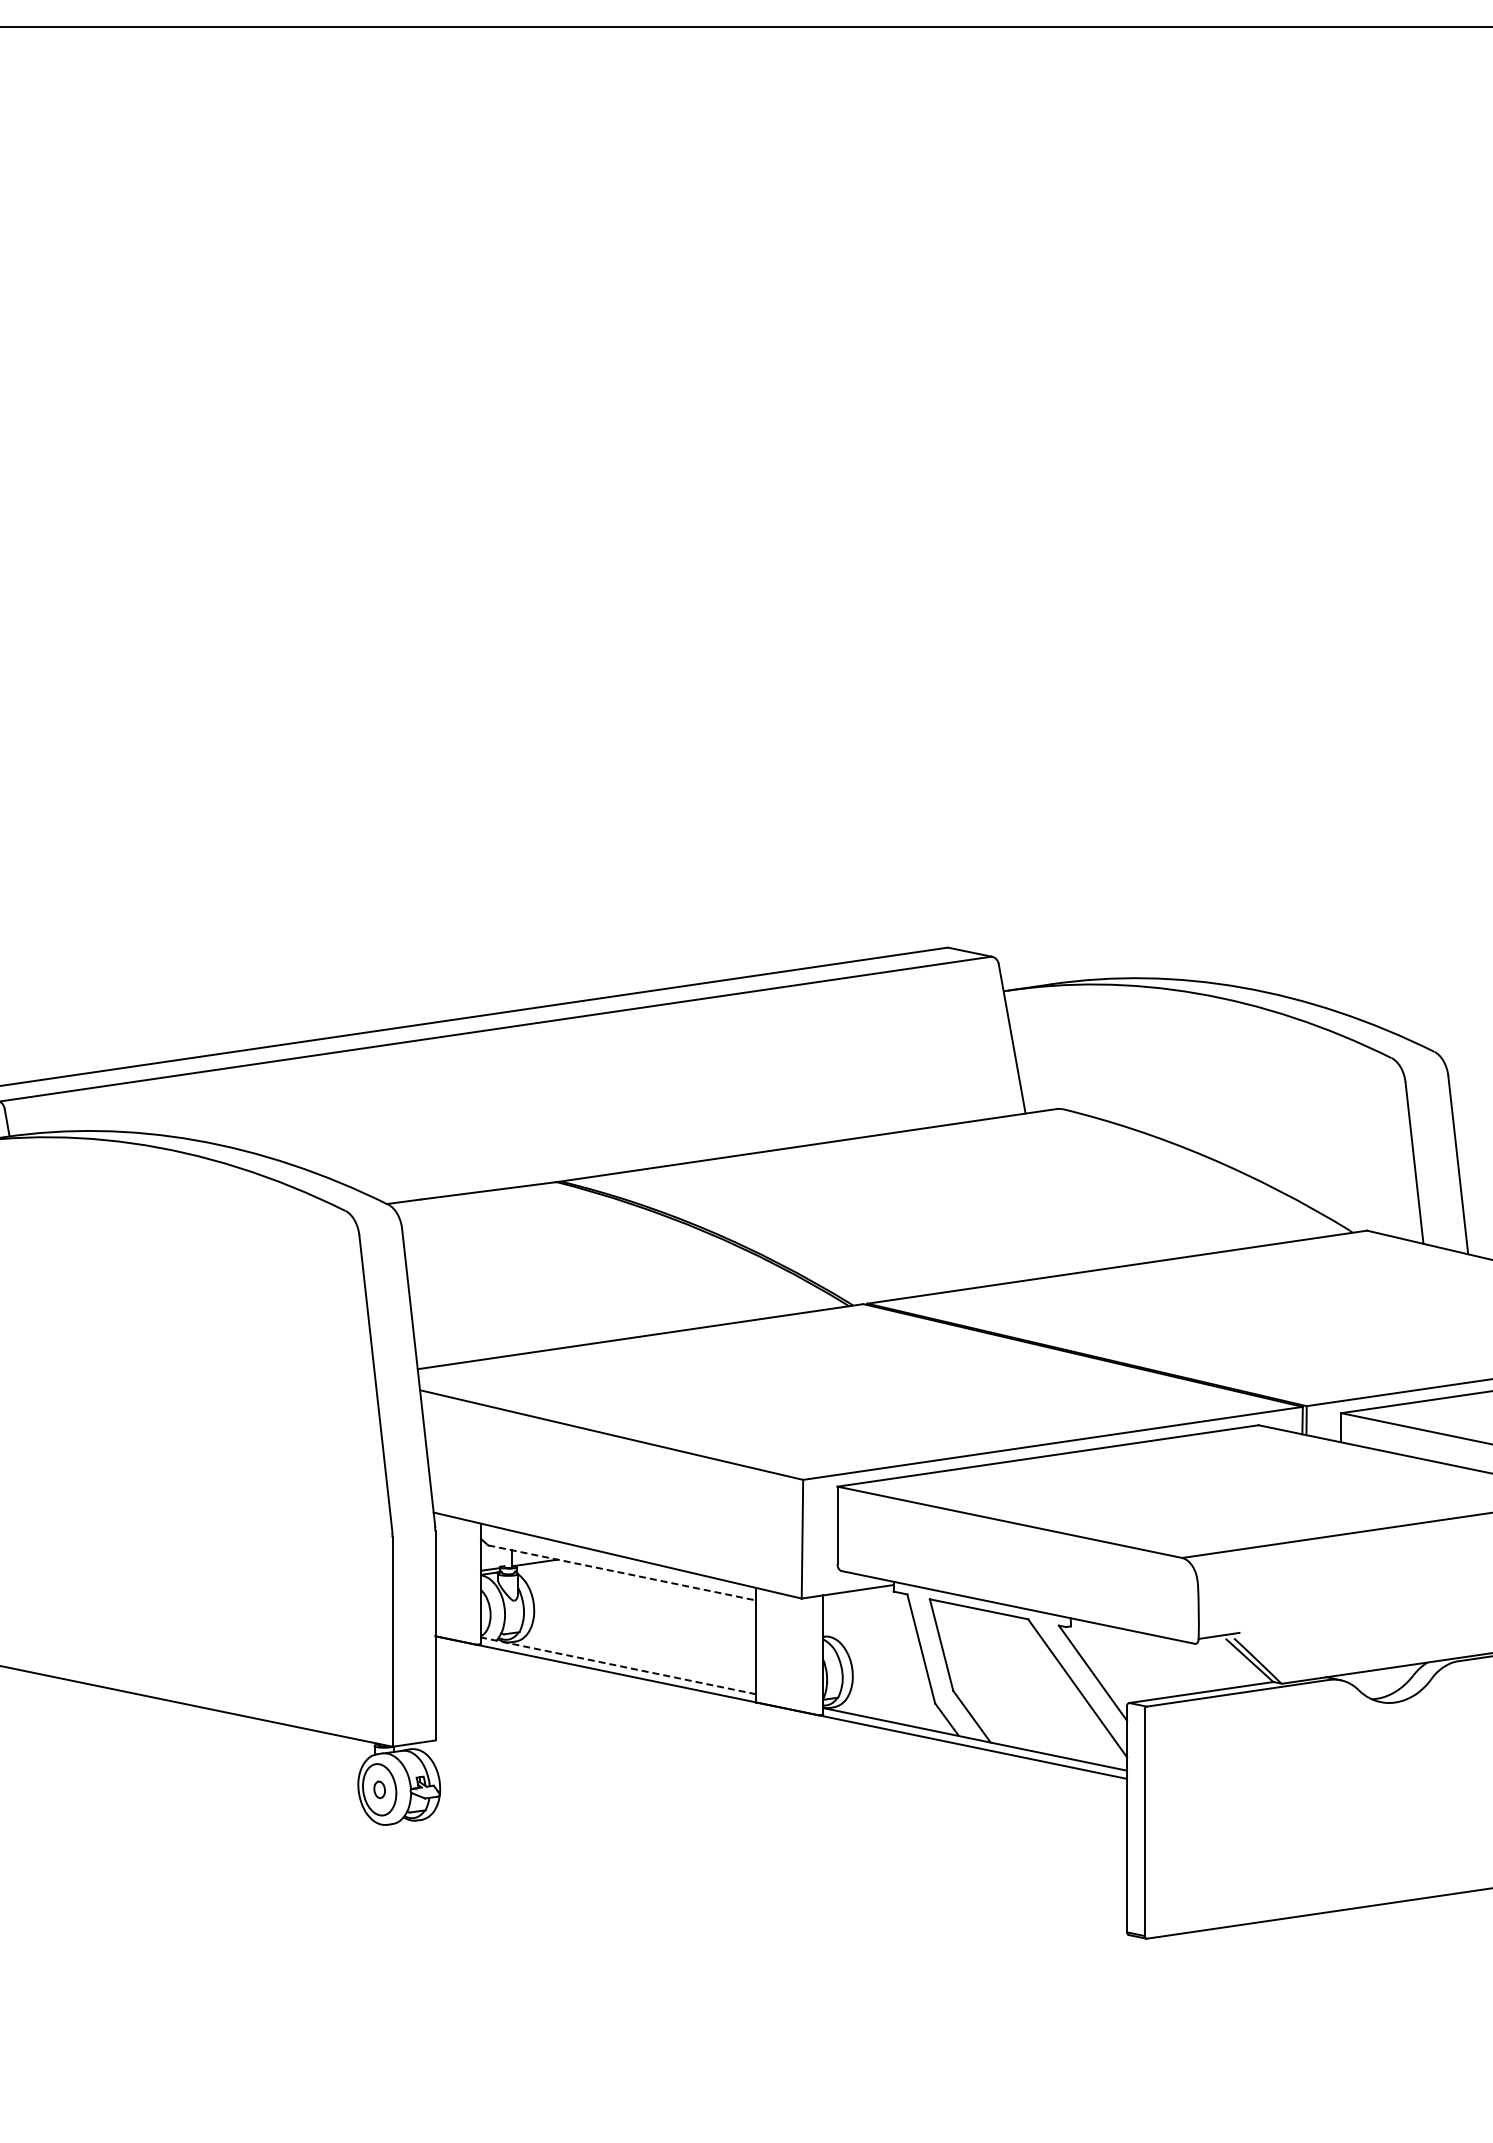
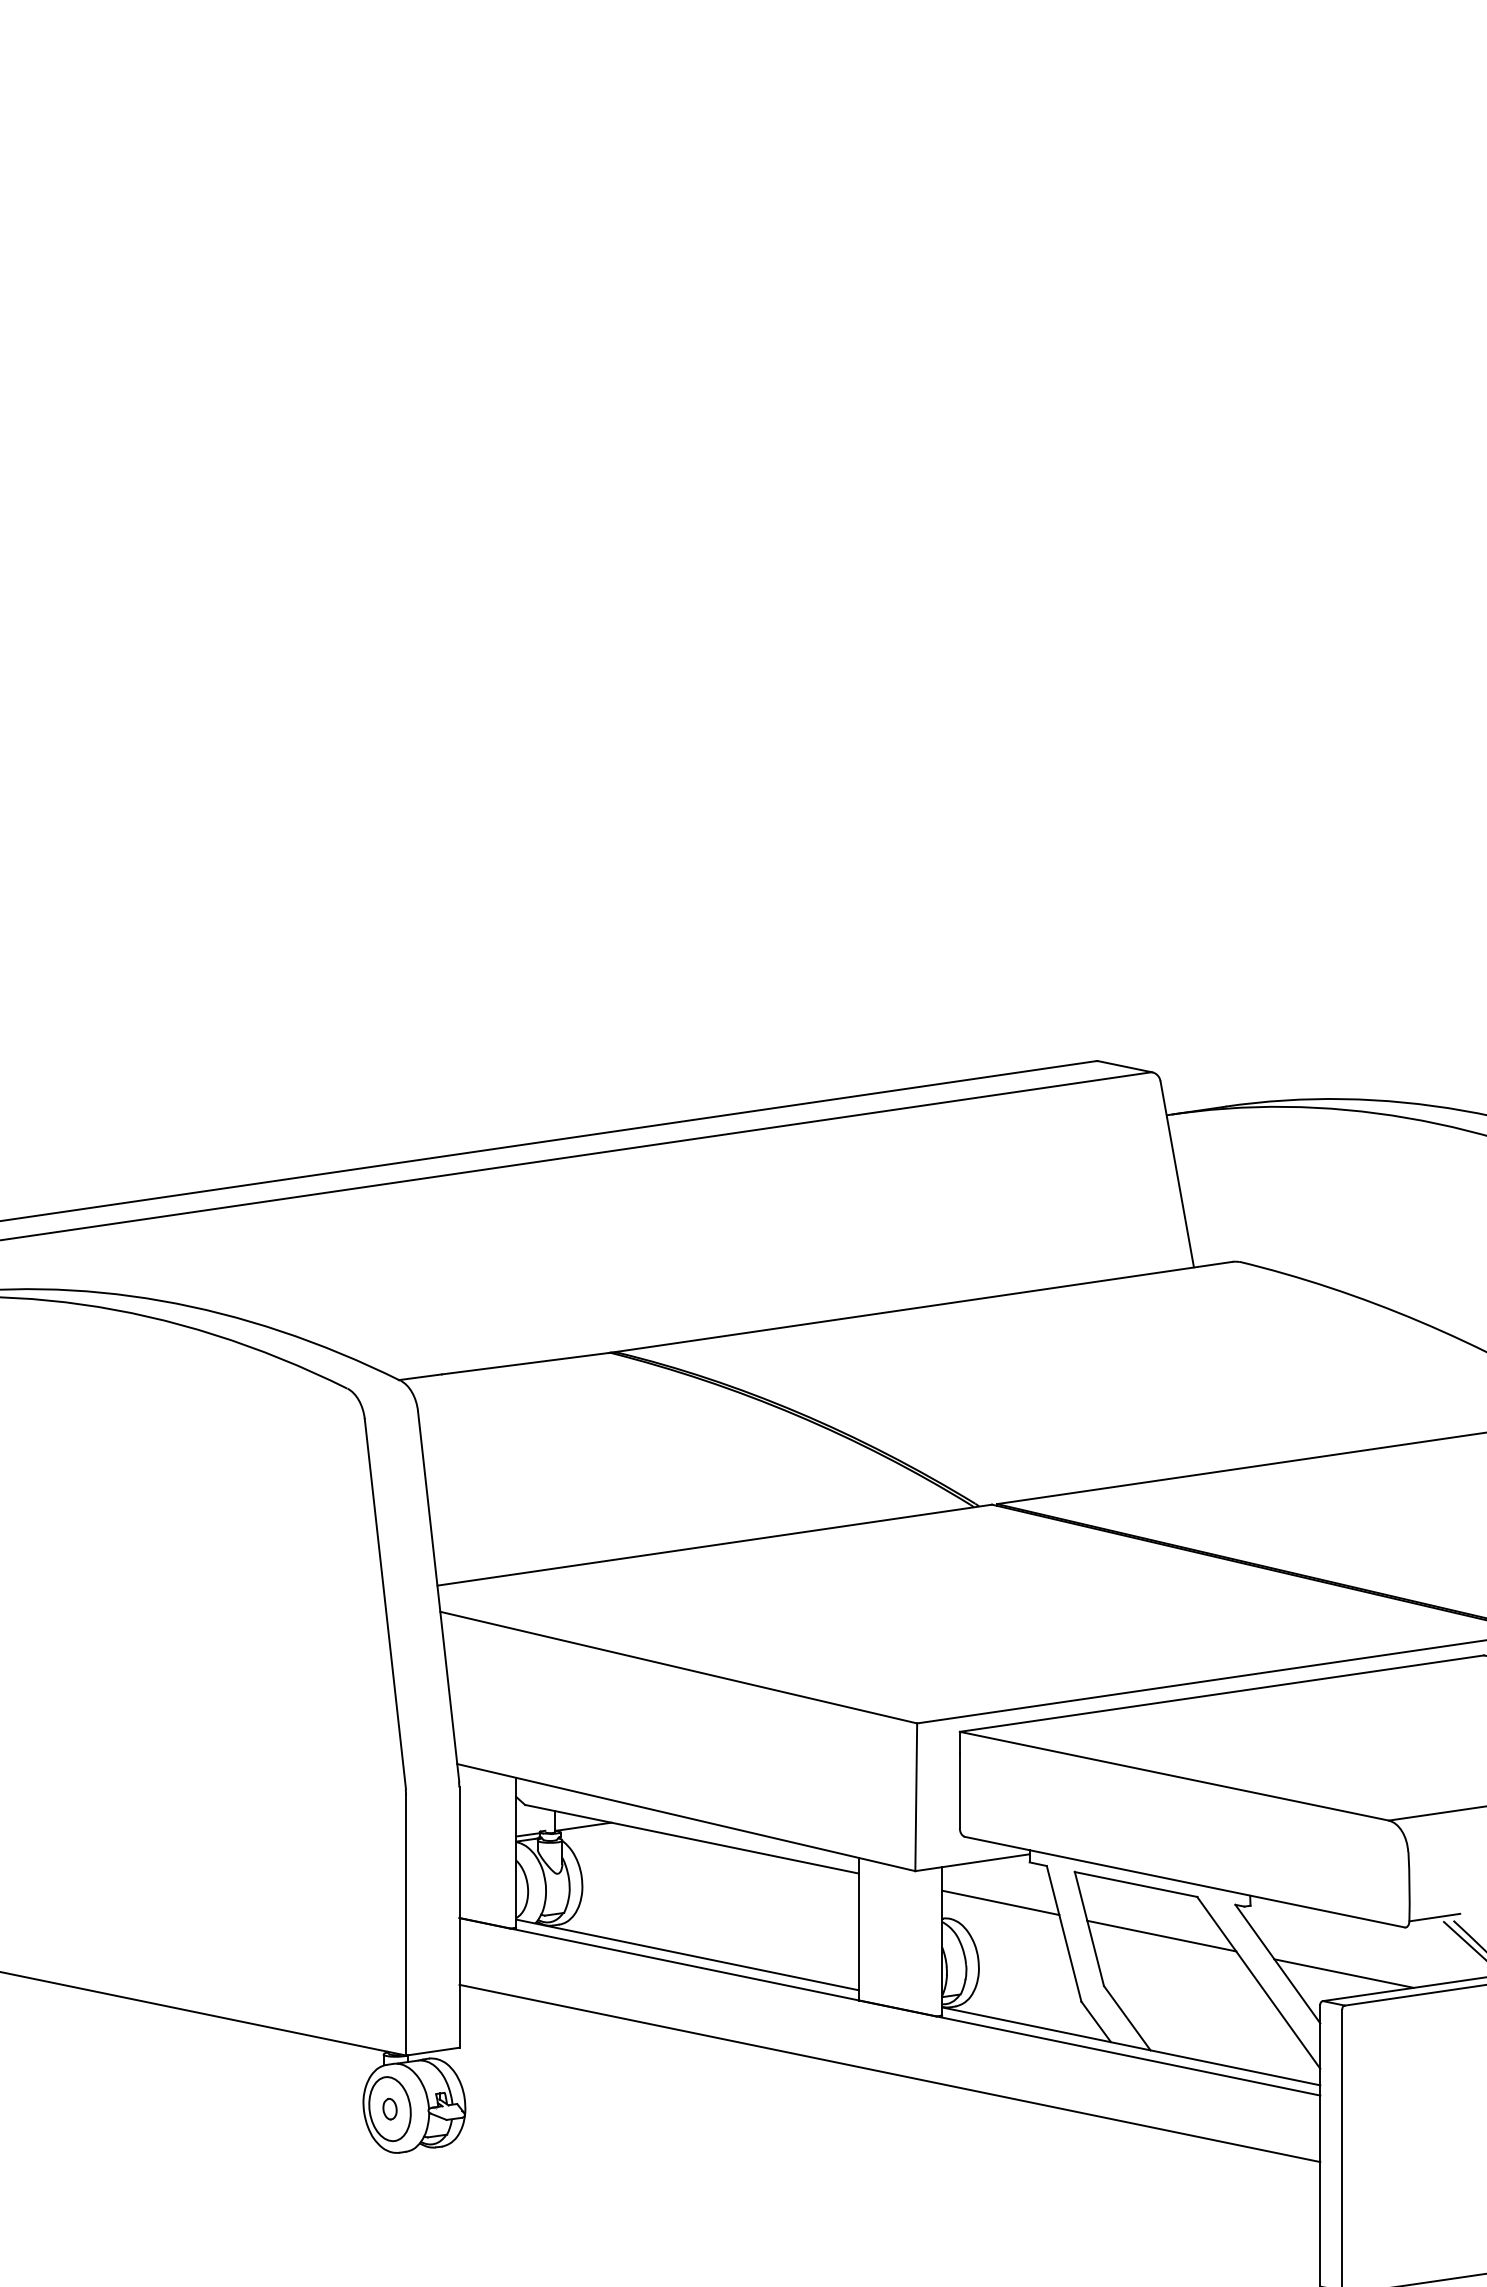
line: (622, 1572) -> (692, 1838), dashed -> solid
line: (870, 1623) -> (1000, 1902), added
line: (999, 1650) -> (1161, 1935), added
line: (618, 1665) -> (687, 1954), dashed -> solid
line: (1146, 1680) -> (1344, 1973), added
line: (781, 1760) -> (890, 2072), added

